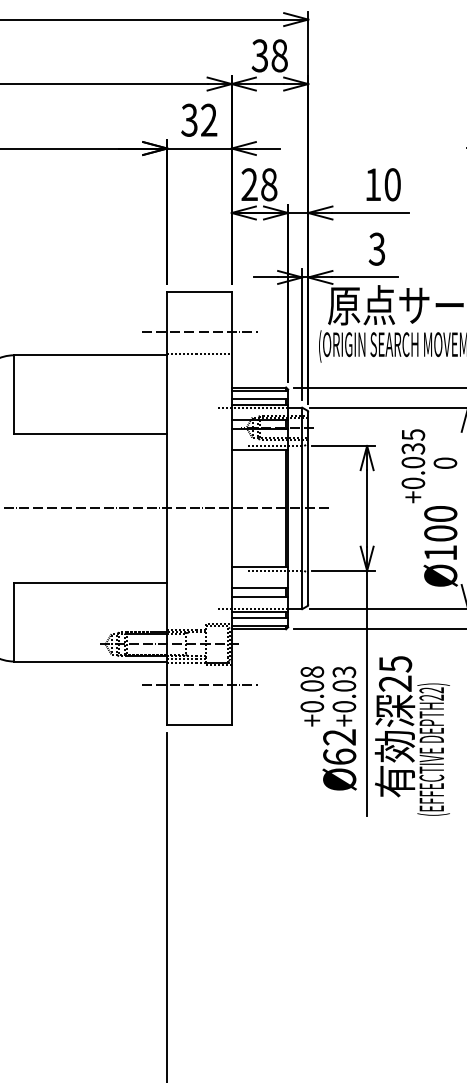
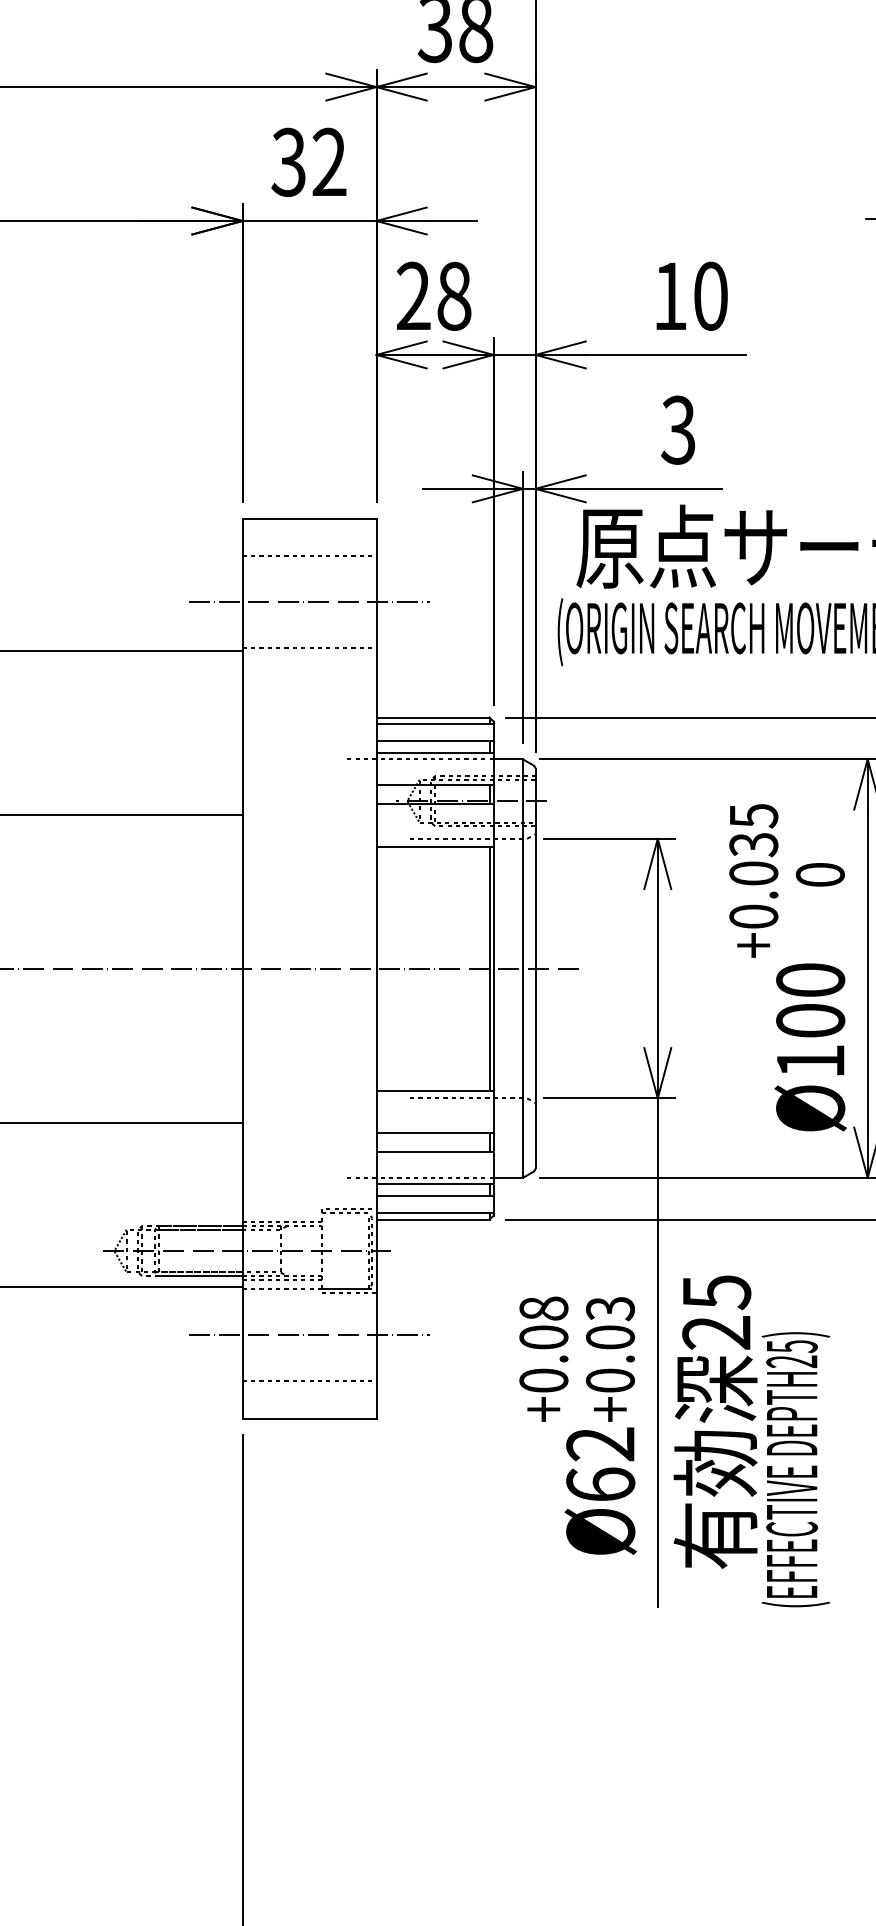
line: (199, 309) -> (309, 555), added
text: (431, 690) -> (791, 1346), DEPTH22) -> DEPTH25)
line: (199, 706) -> (309, 1380), added

